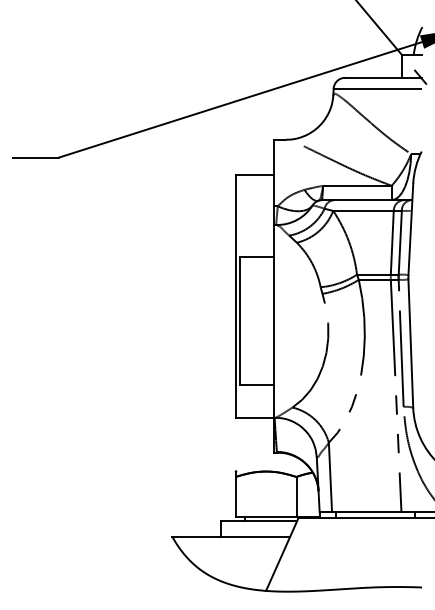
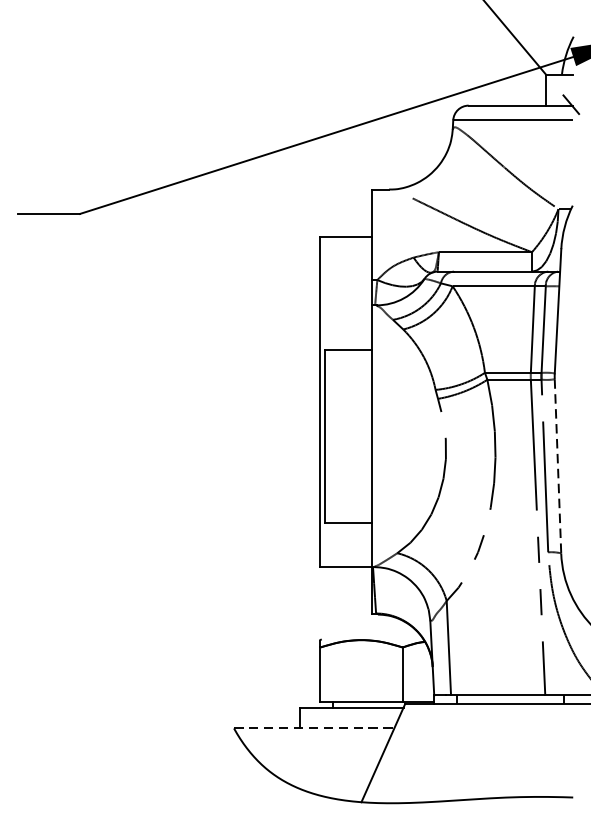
line: (410, 344) -> (557, 467), solid -> dashed
line: (231, 536) -> (314, 728), solid -> dashed

